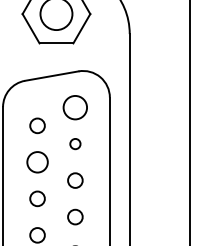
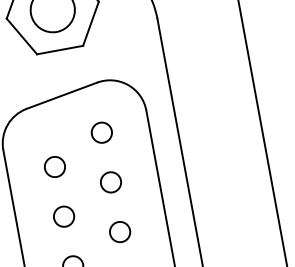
circle: (75, 107) -> (102, 132), size x0.62
circle: (75, 143) -> (110, 181), size x1.43
circle: (37, 162) -> (64, 216), size x0.71

